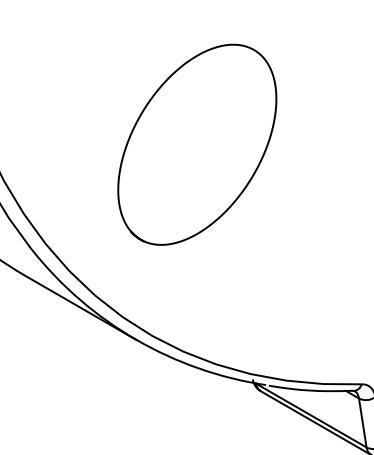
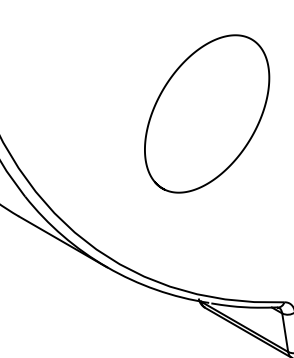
curve: (252, 173) -> (250, 136), moved

